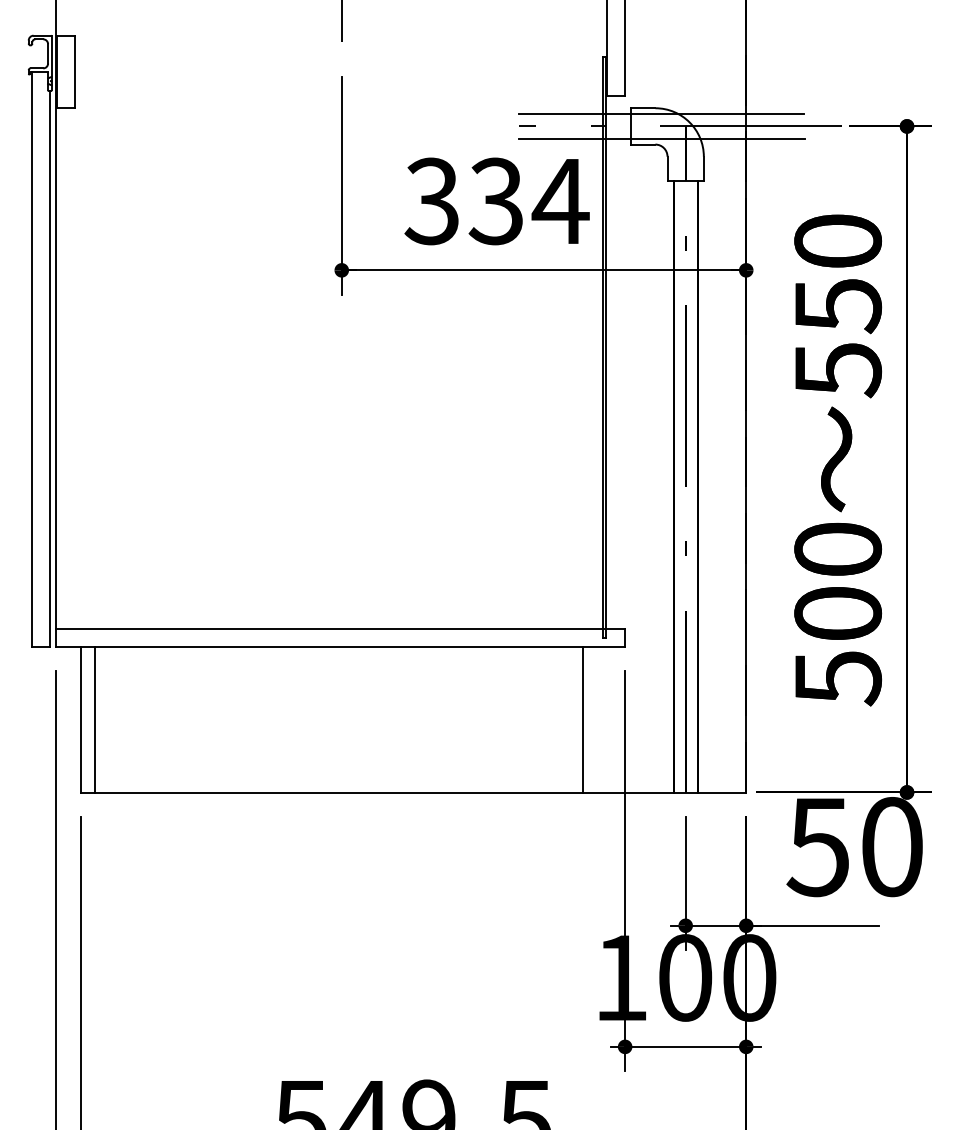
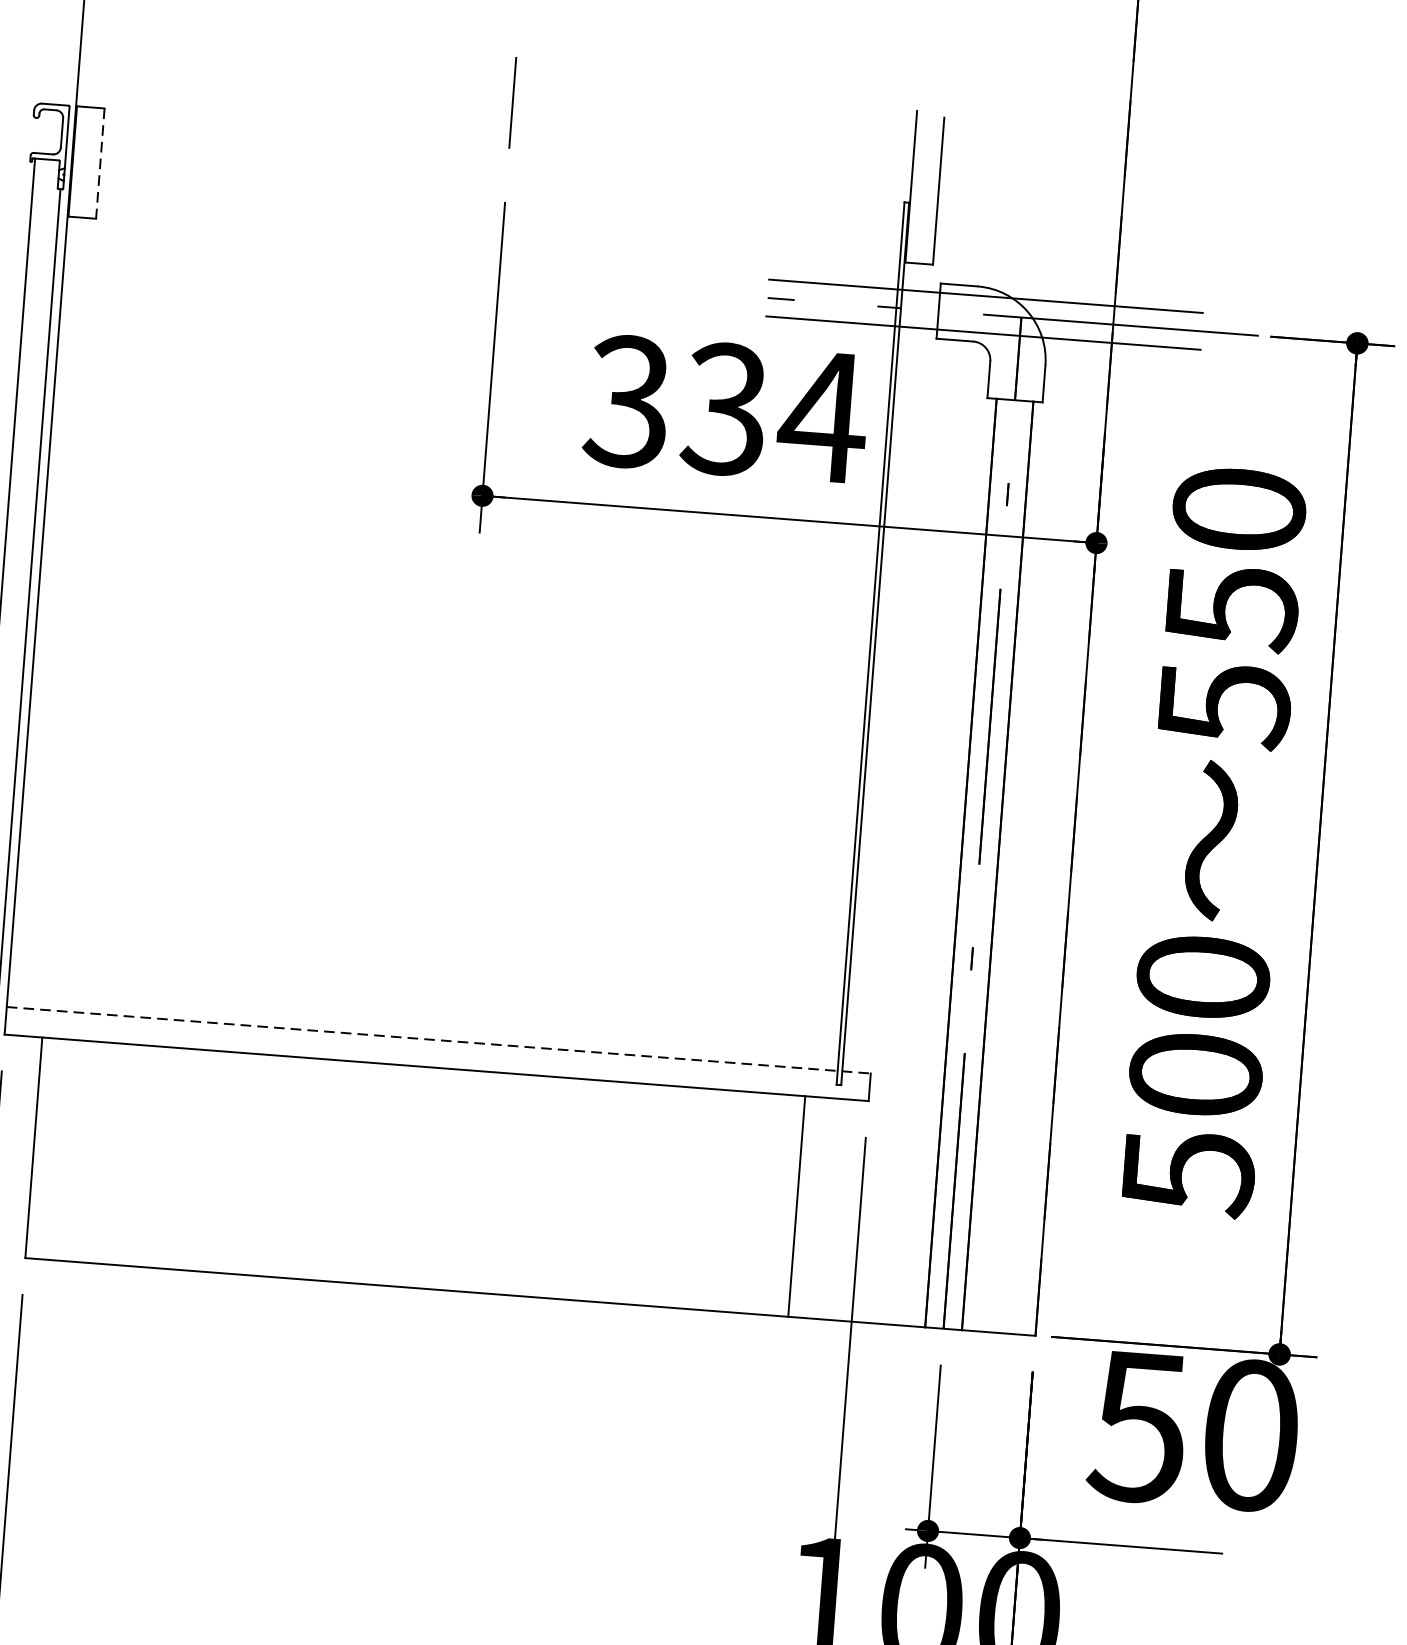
line: (74, 72) -> (99, 164), solid -> dashed
line: (340, 629) -> (438, 1040), solid -> dashed
line: (95, 719) -> (56, 1148), removed

